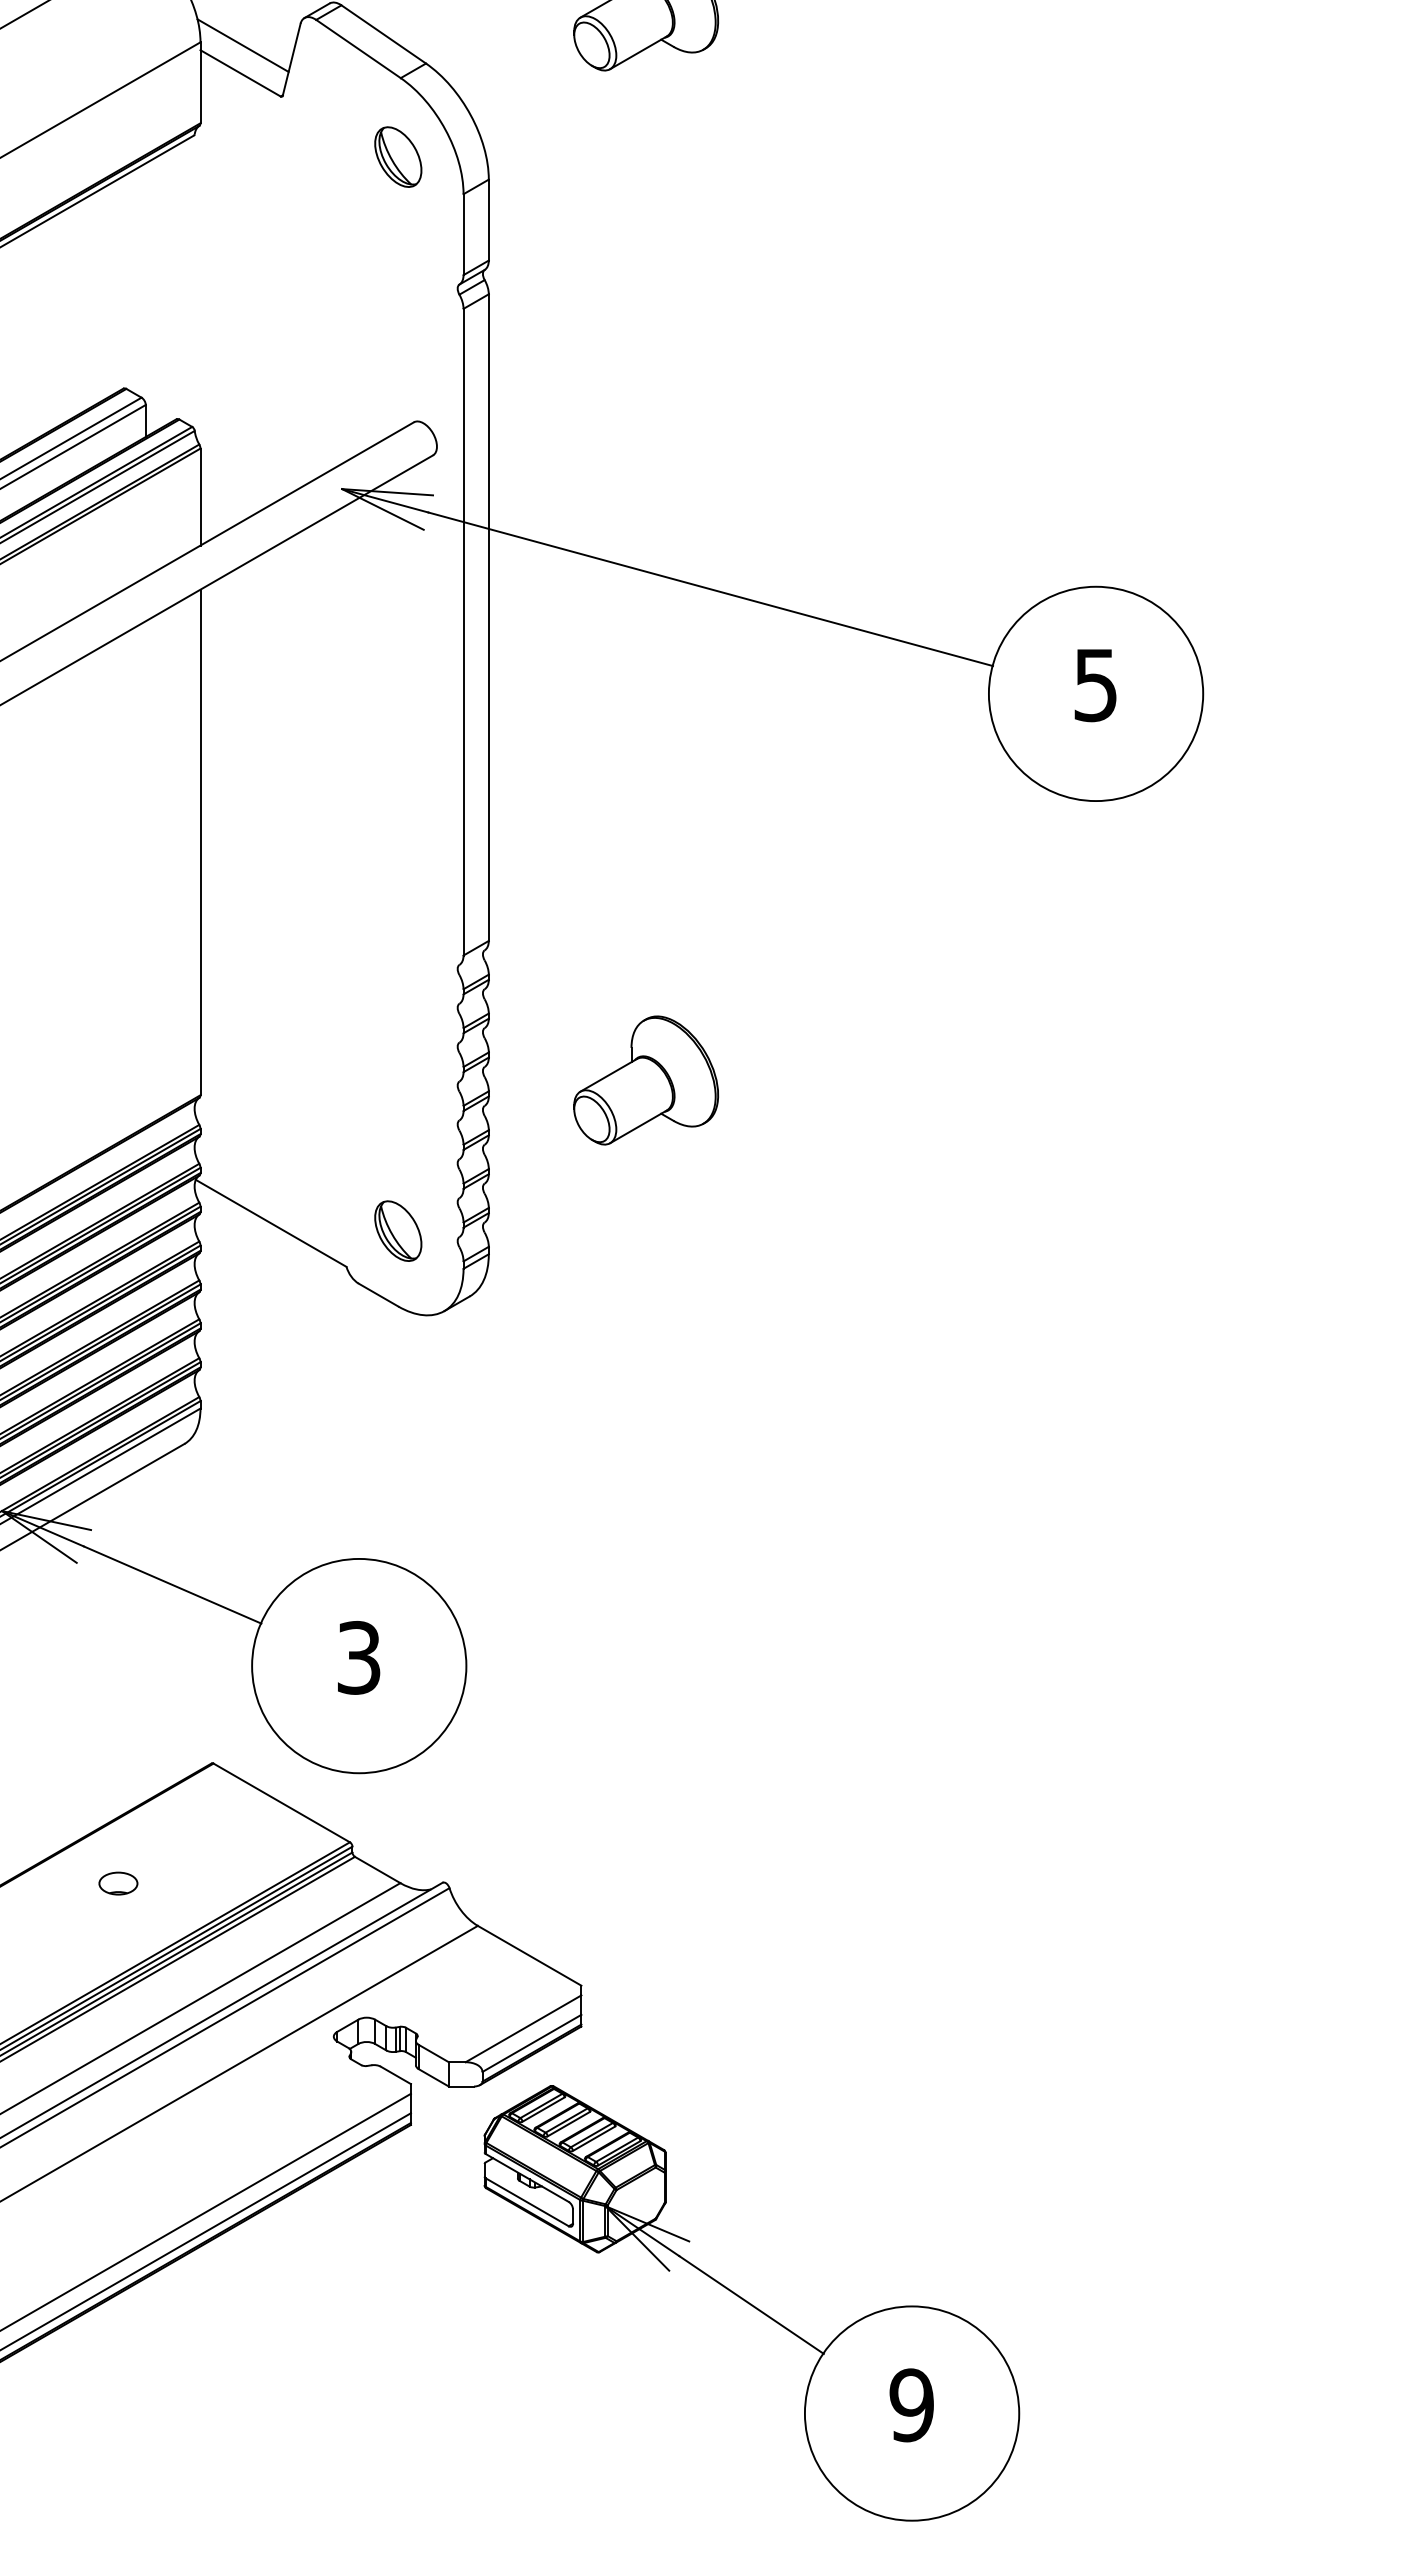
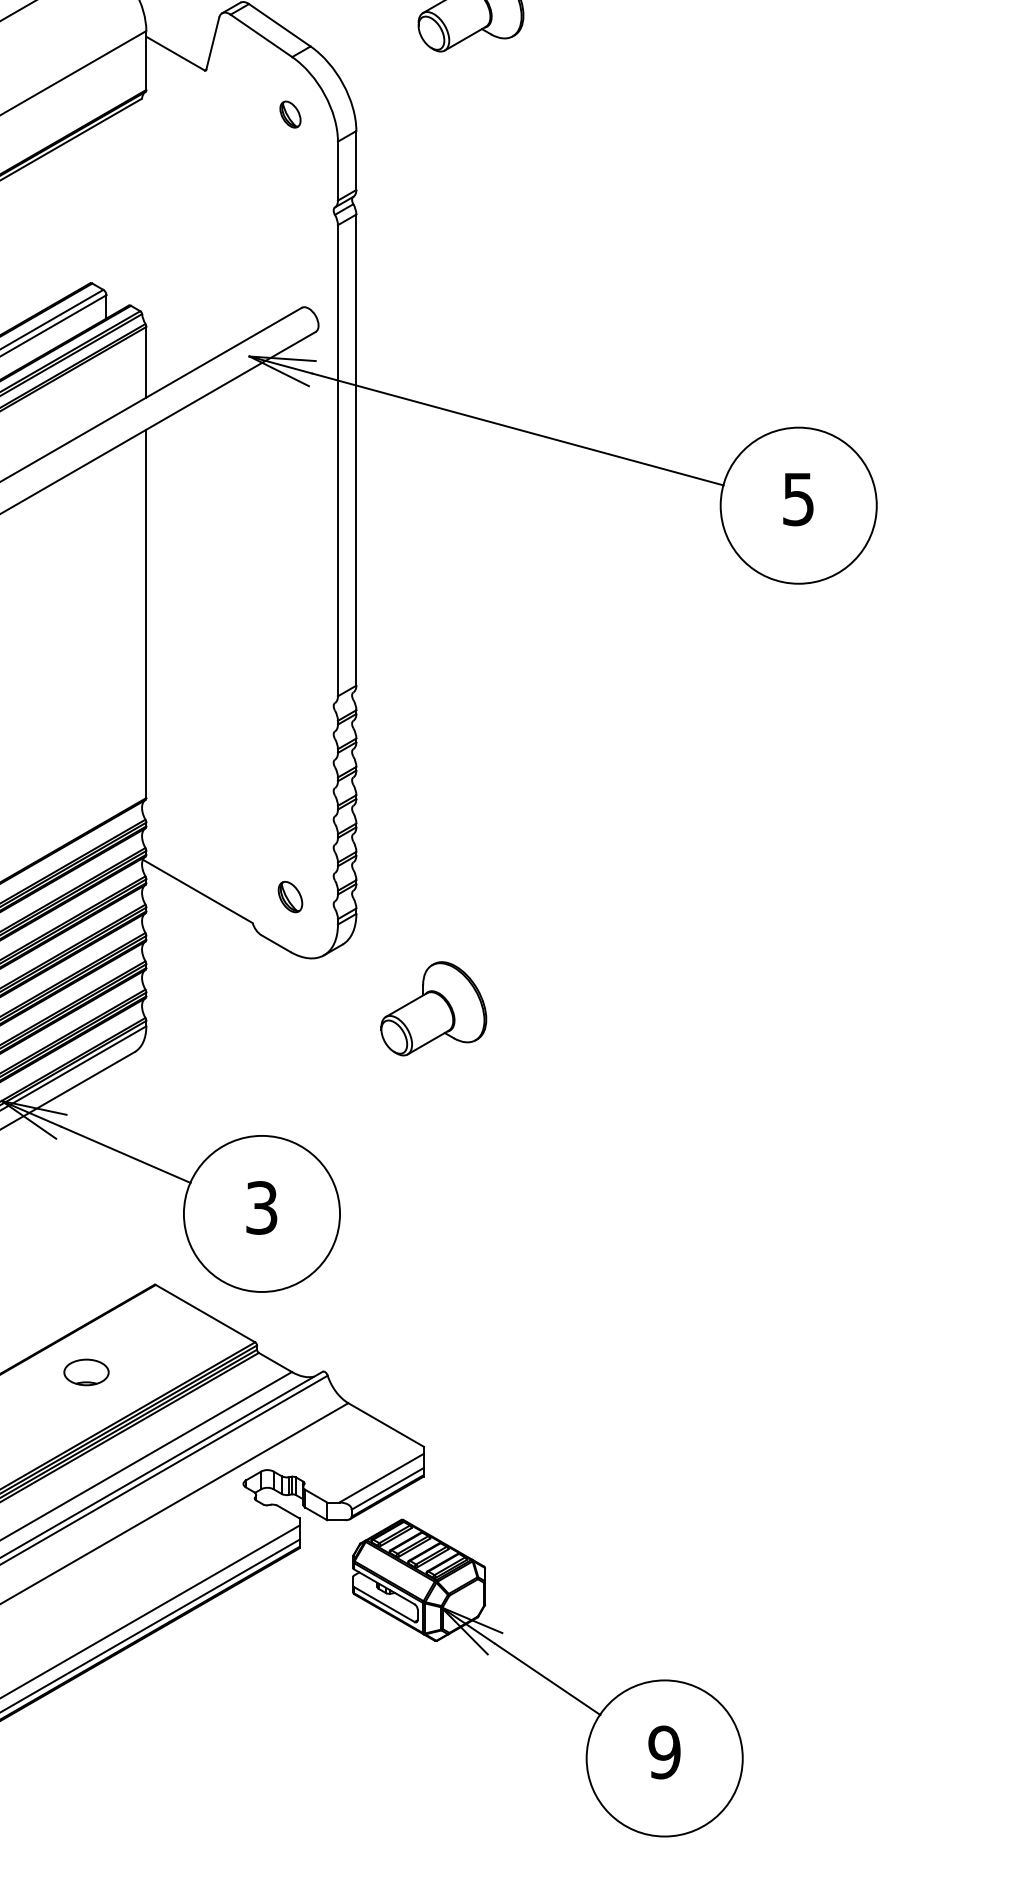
line: (242, 45) -> (176, 33), removed
part: (398, 156) -> (290, 114), size x0.6
part: (646, 1080) -> (434, 1008), moved
part: (398, 1230) -> (290, 896), size x0.7
part: (118, 1883) -> (86, 1372), size x1.6

